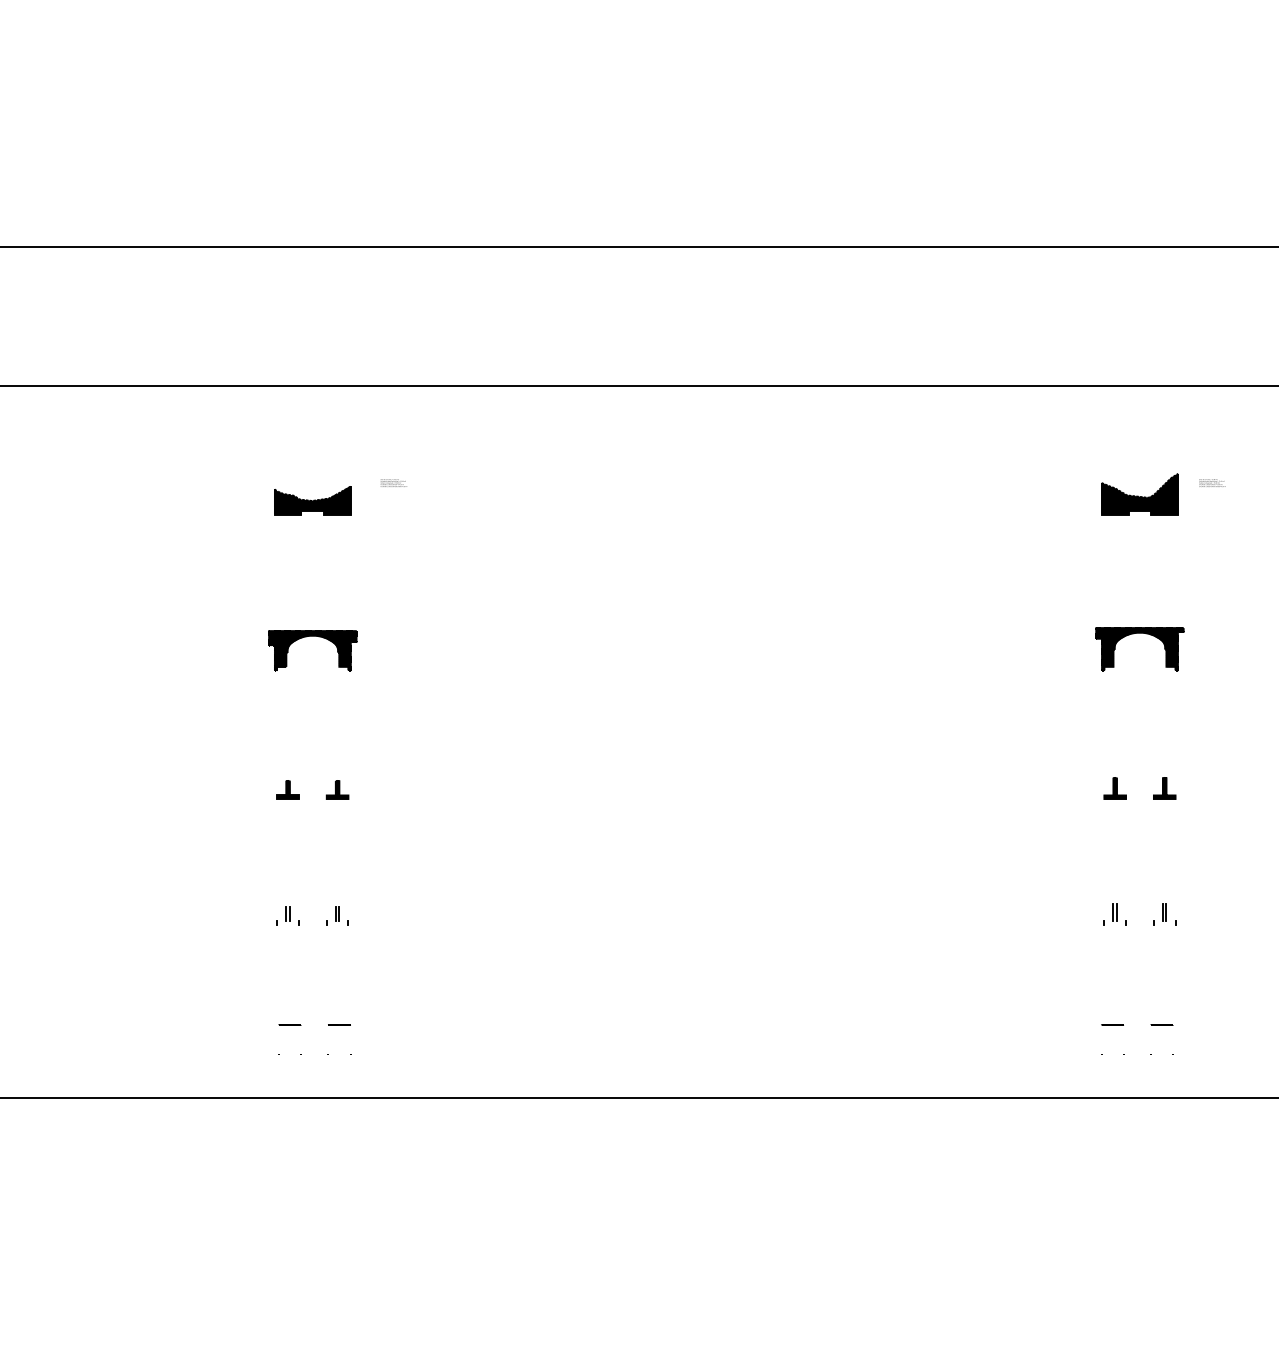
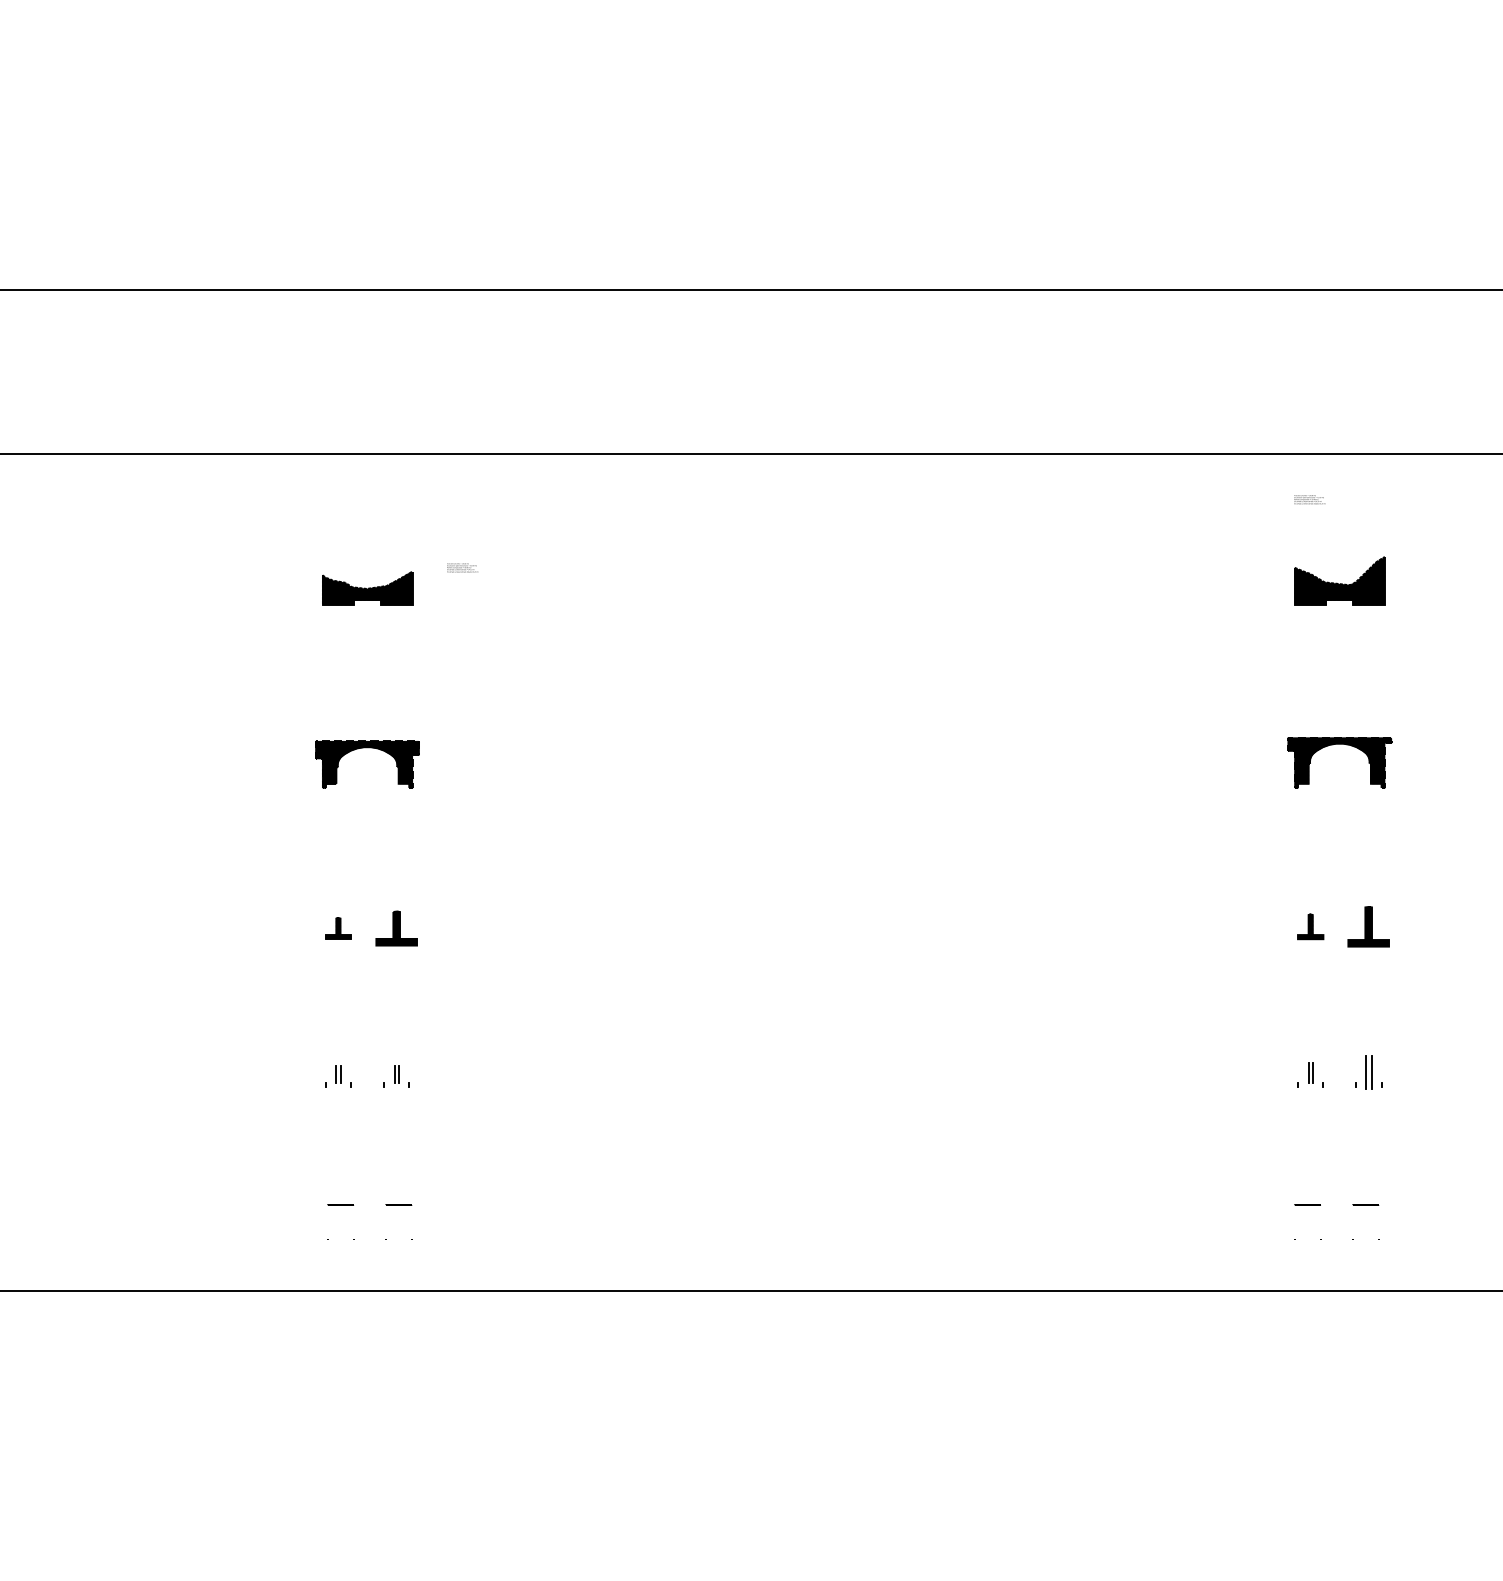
text: (1212, 482) -> (1309, 498), moved
part: (1164, 788) -> (1368, 926), size x1.6
part: (337, 789) -> (396, 928), size x1.6
part: (1164, 912) -> (1368, 1072), size x1.6

